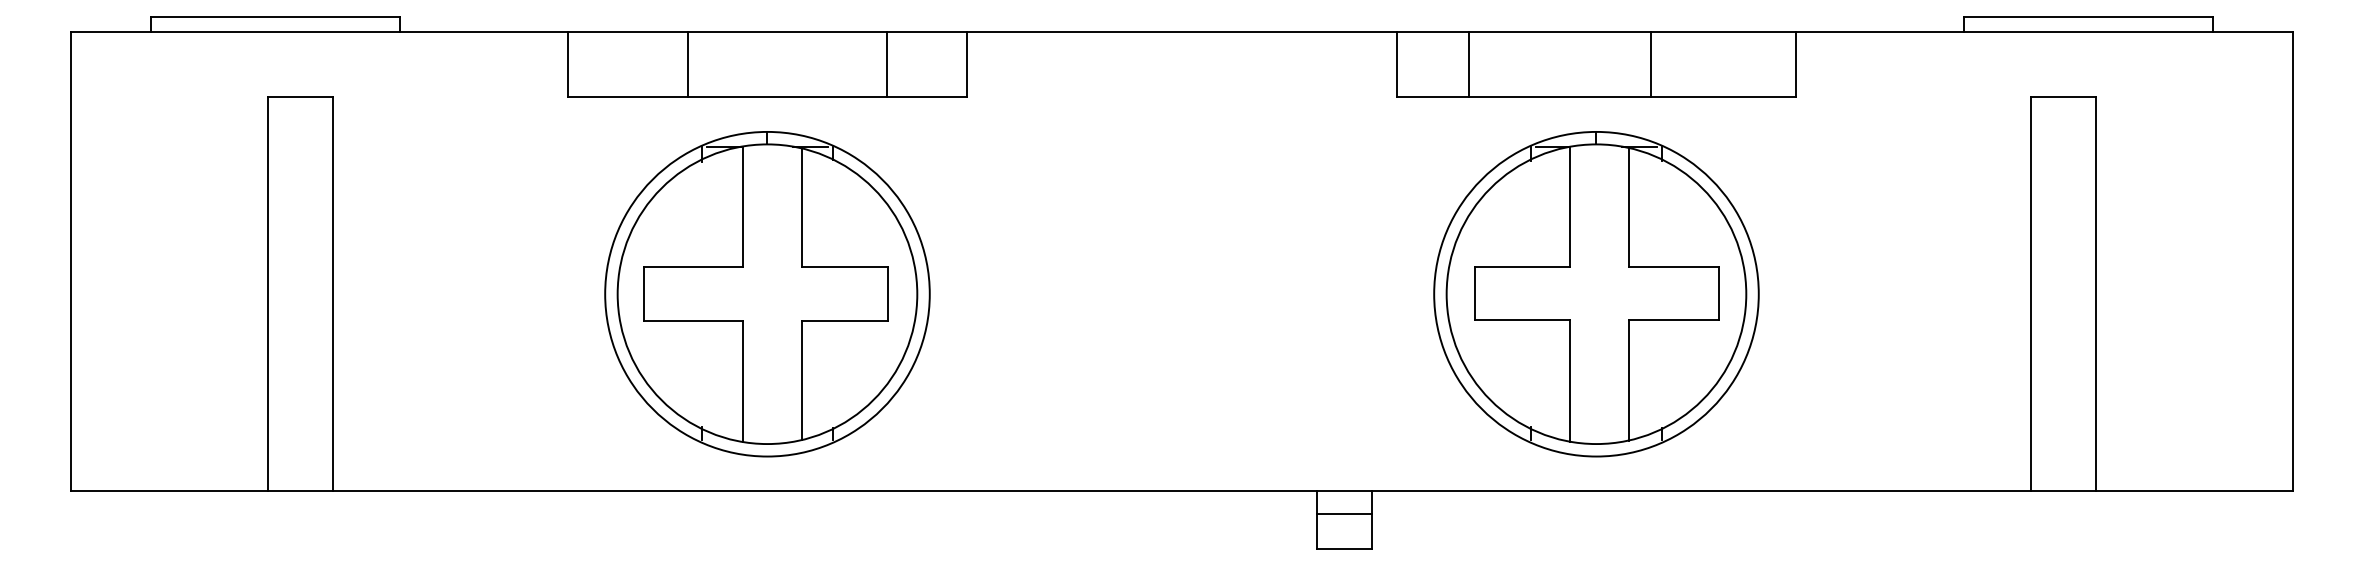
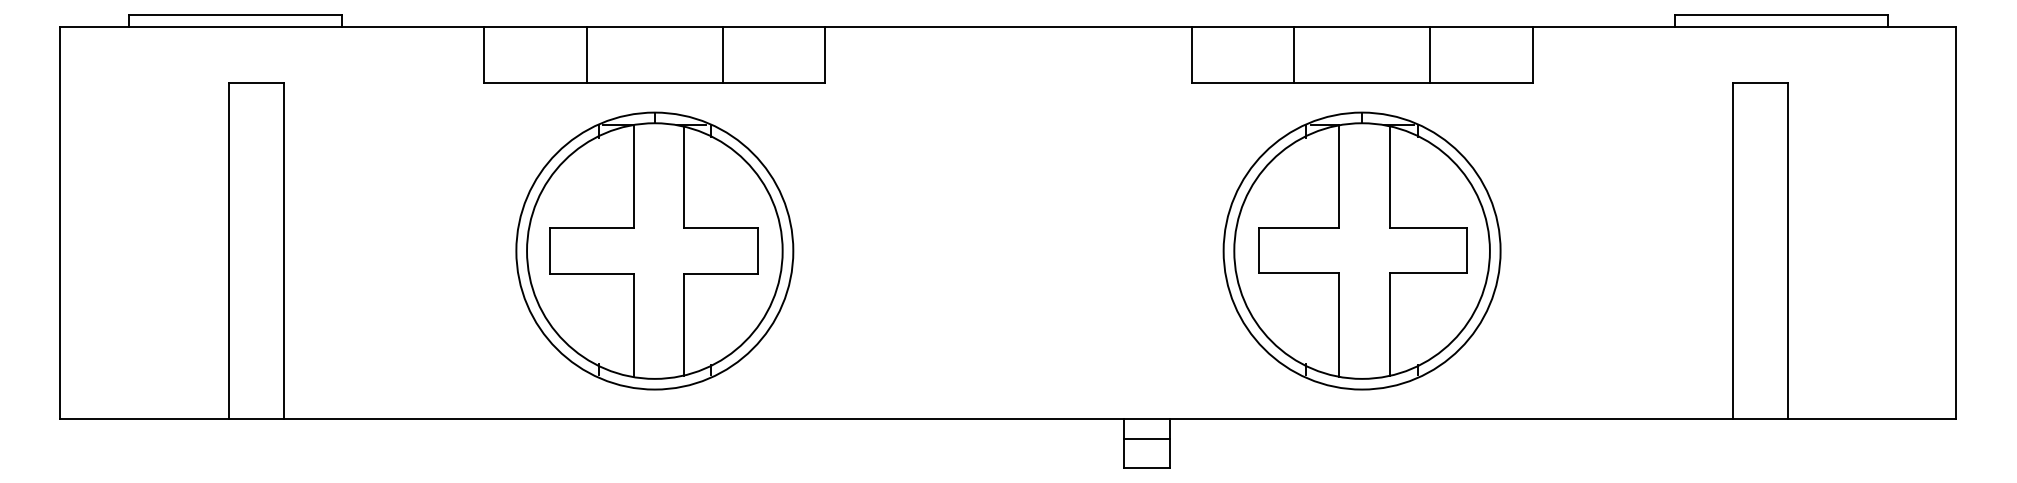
line: (887, 63) -> (723, 54), moved
line: (1467, 63) -> (1293, 54), moved
line: (1650, 63) -> (1430, 54), moved

